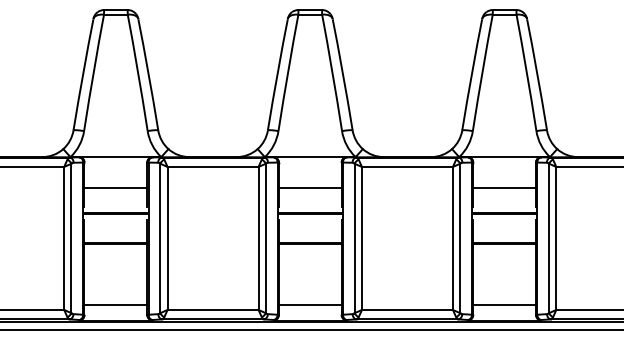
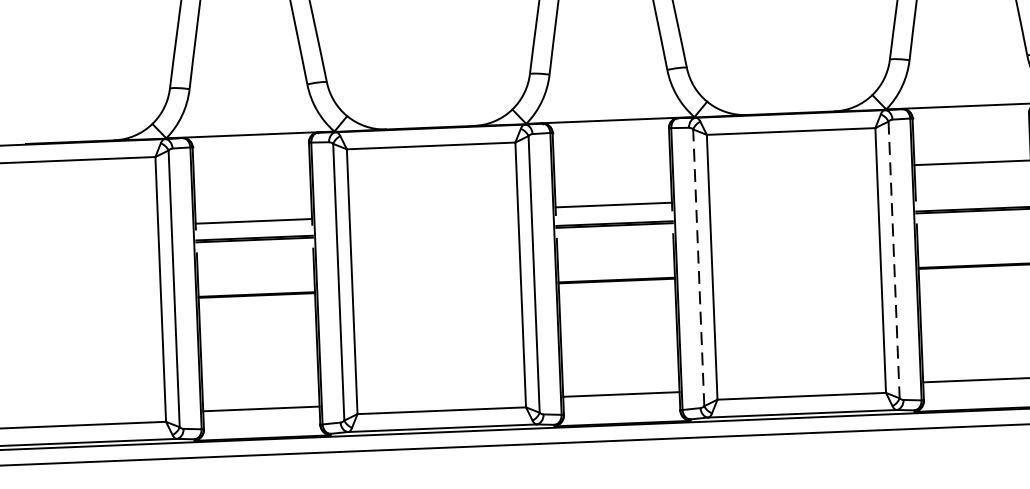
line: (115, 187) -> (253, 220), moved
line: (309, 187) -> (612, 204), moved
line: (354, 238) -> (698, 267), solid -> dashed
line: (460, 238) -> (894, 260), solid -> dashed

